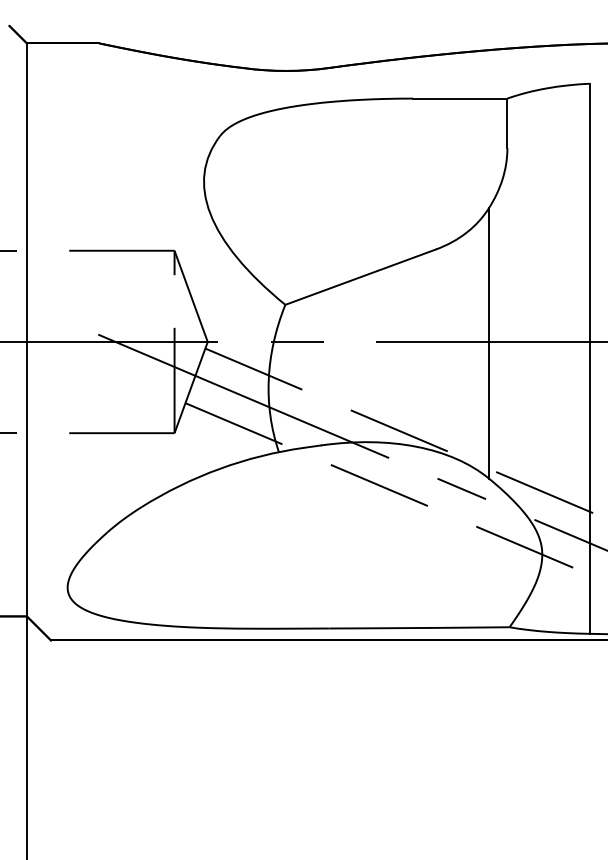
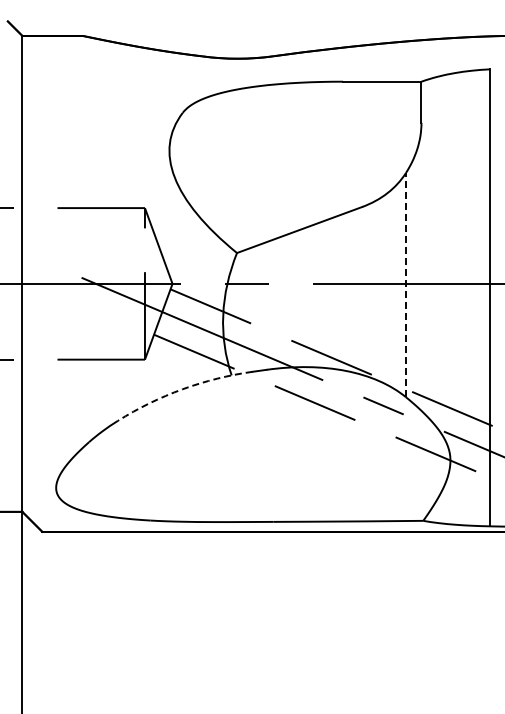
line: (489, 342) -> (406, 284), solid -> dashed
arc: (219, 469) -> (182, 389), solid -> dashed

